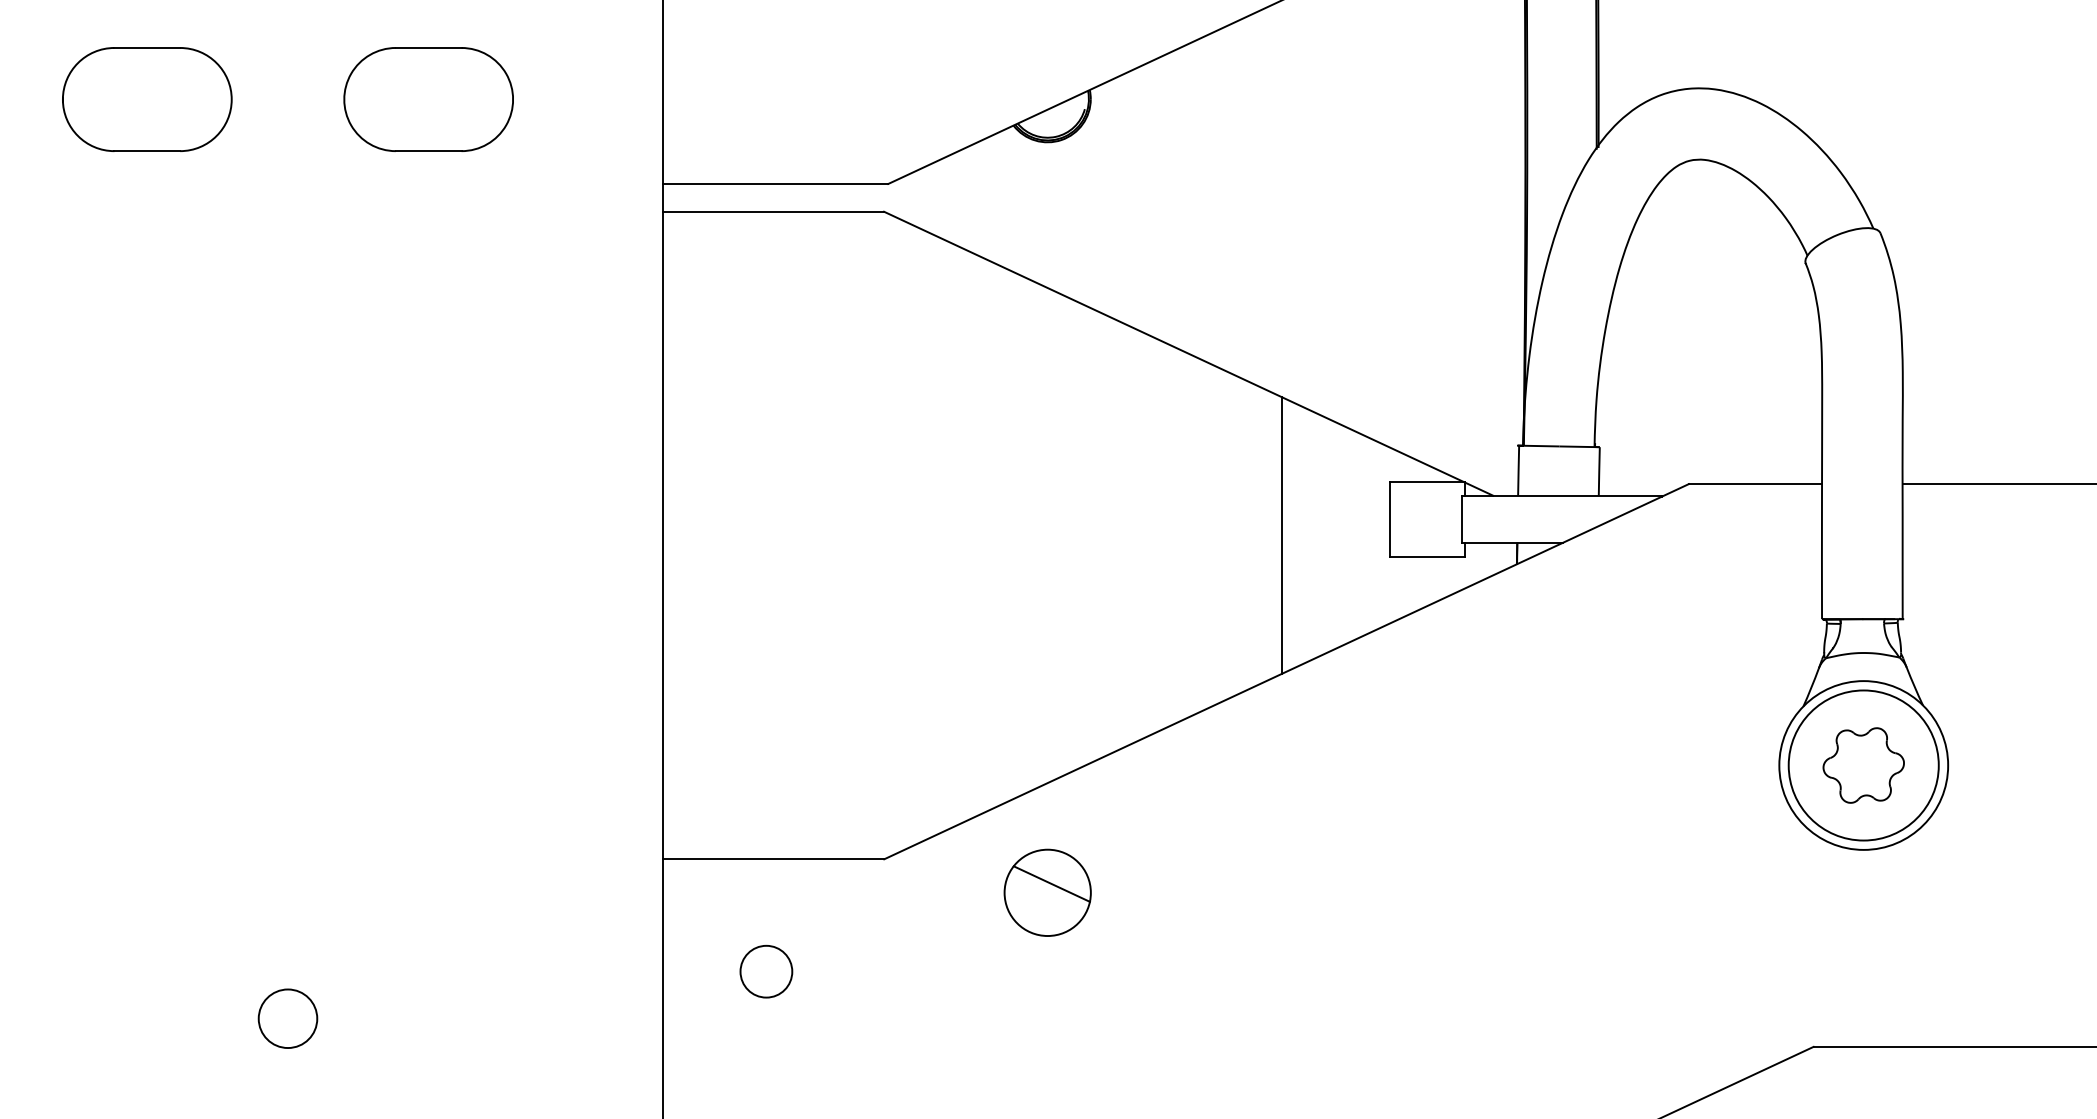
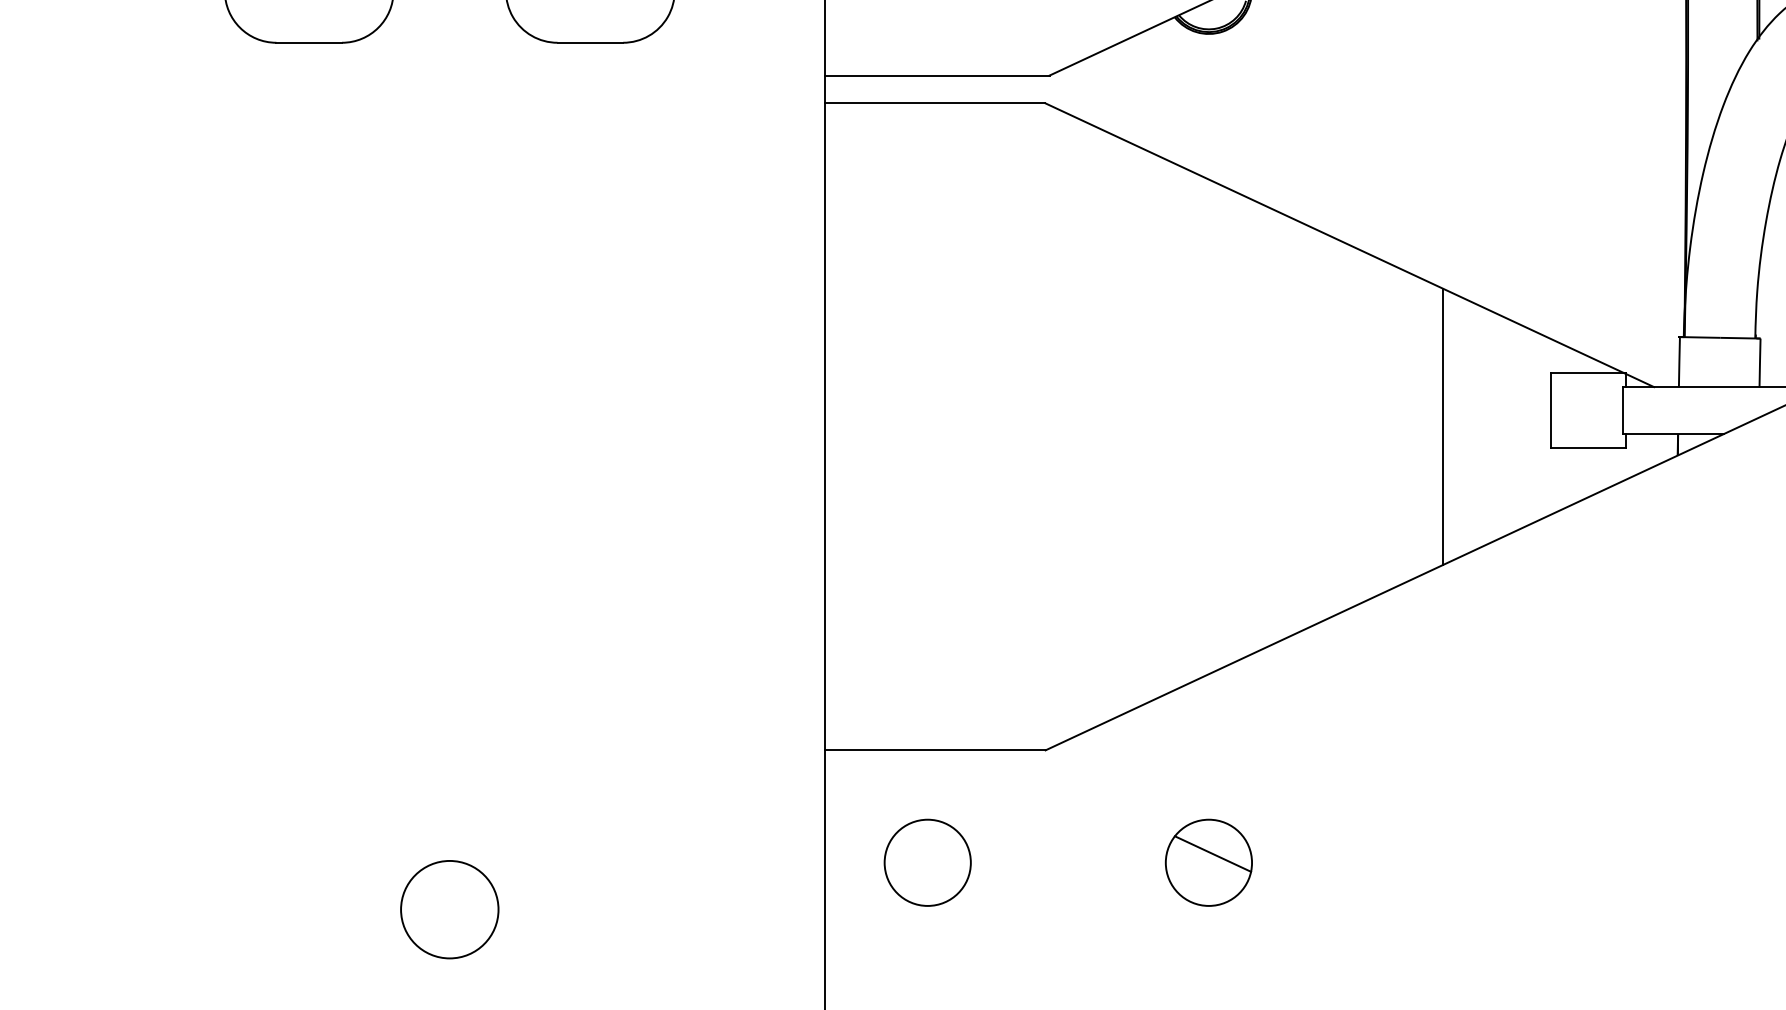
part: (1047, 892) -> (1208, 862), moved
circle: (766, 971) -> (927, 862), size x1.67
circle: (287, 1018) -> (449, 909), size x1.67

